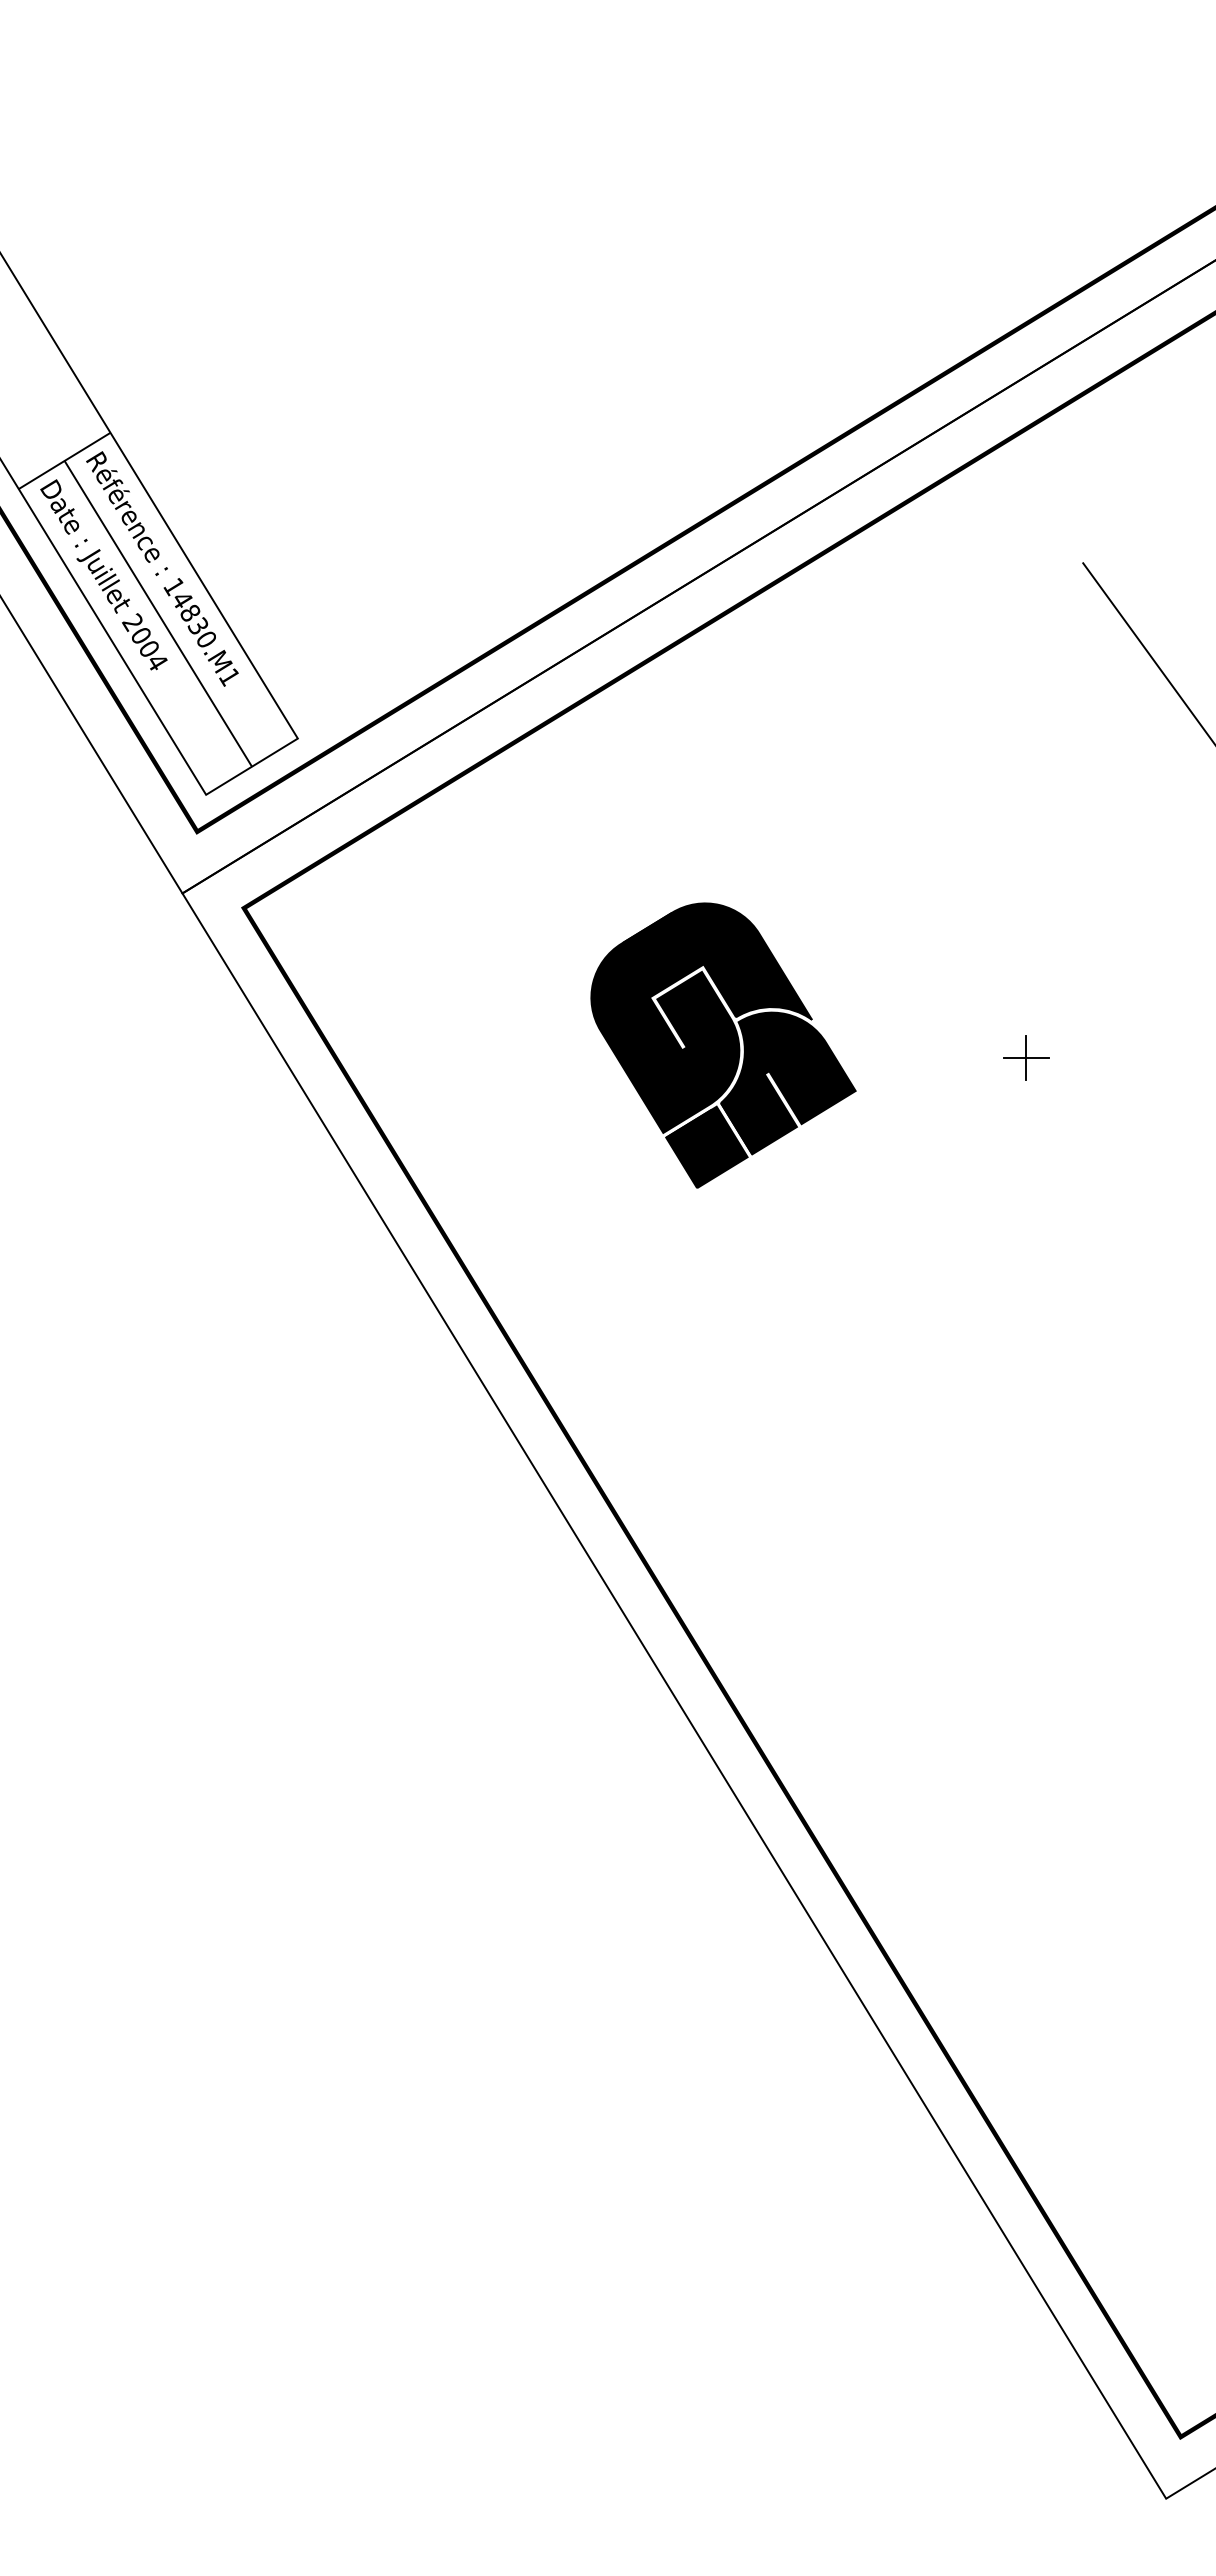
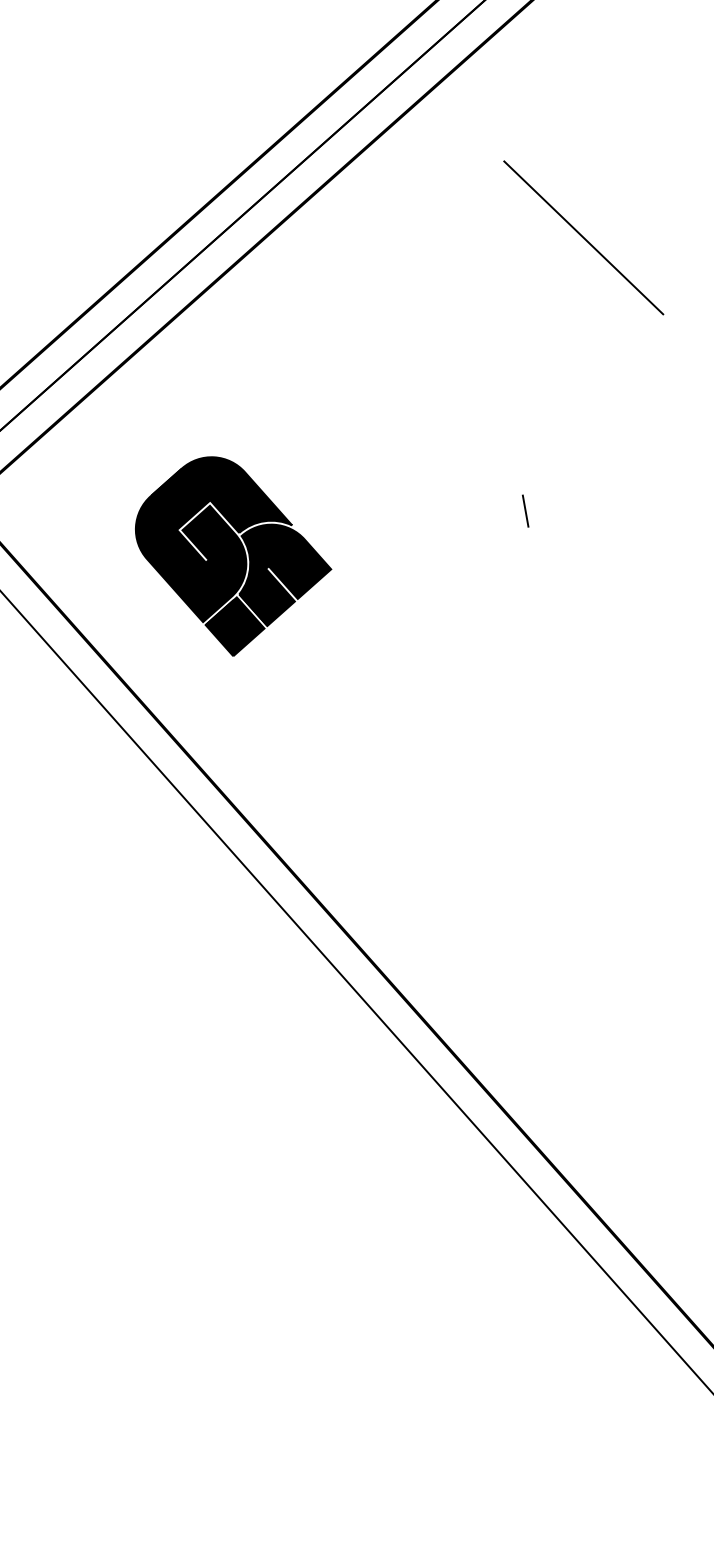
part: (723, 1045) -> (234, 554), moved
line: (1025, 1058) -> (525, 511), removed

